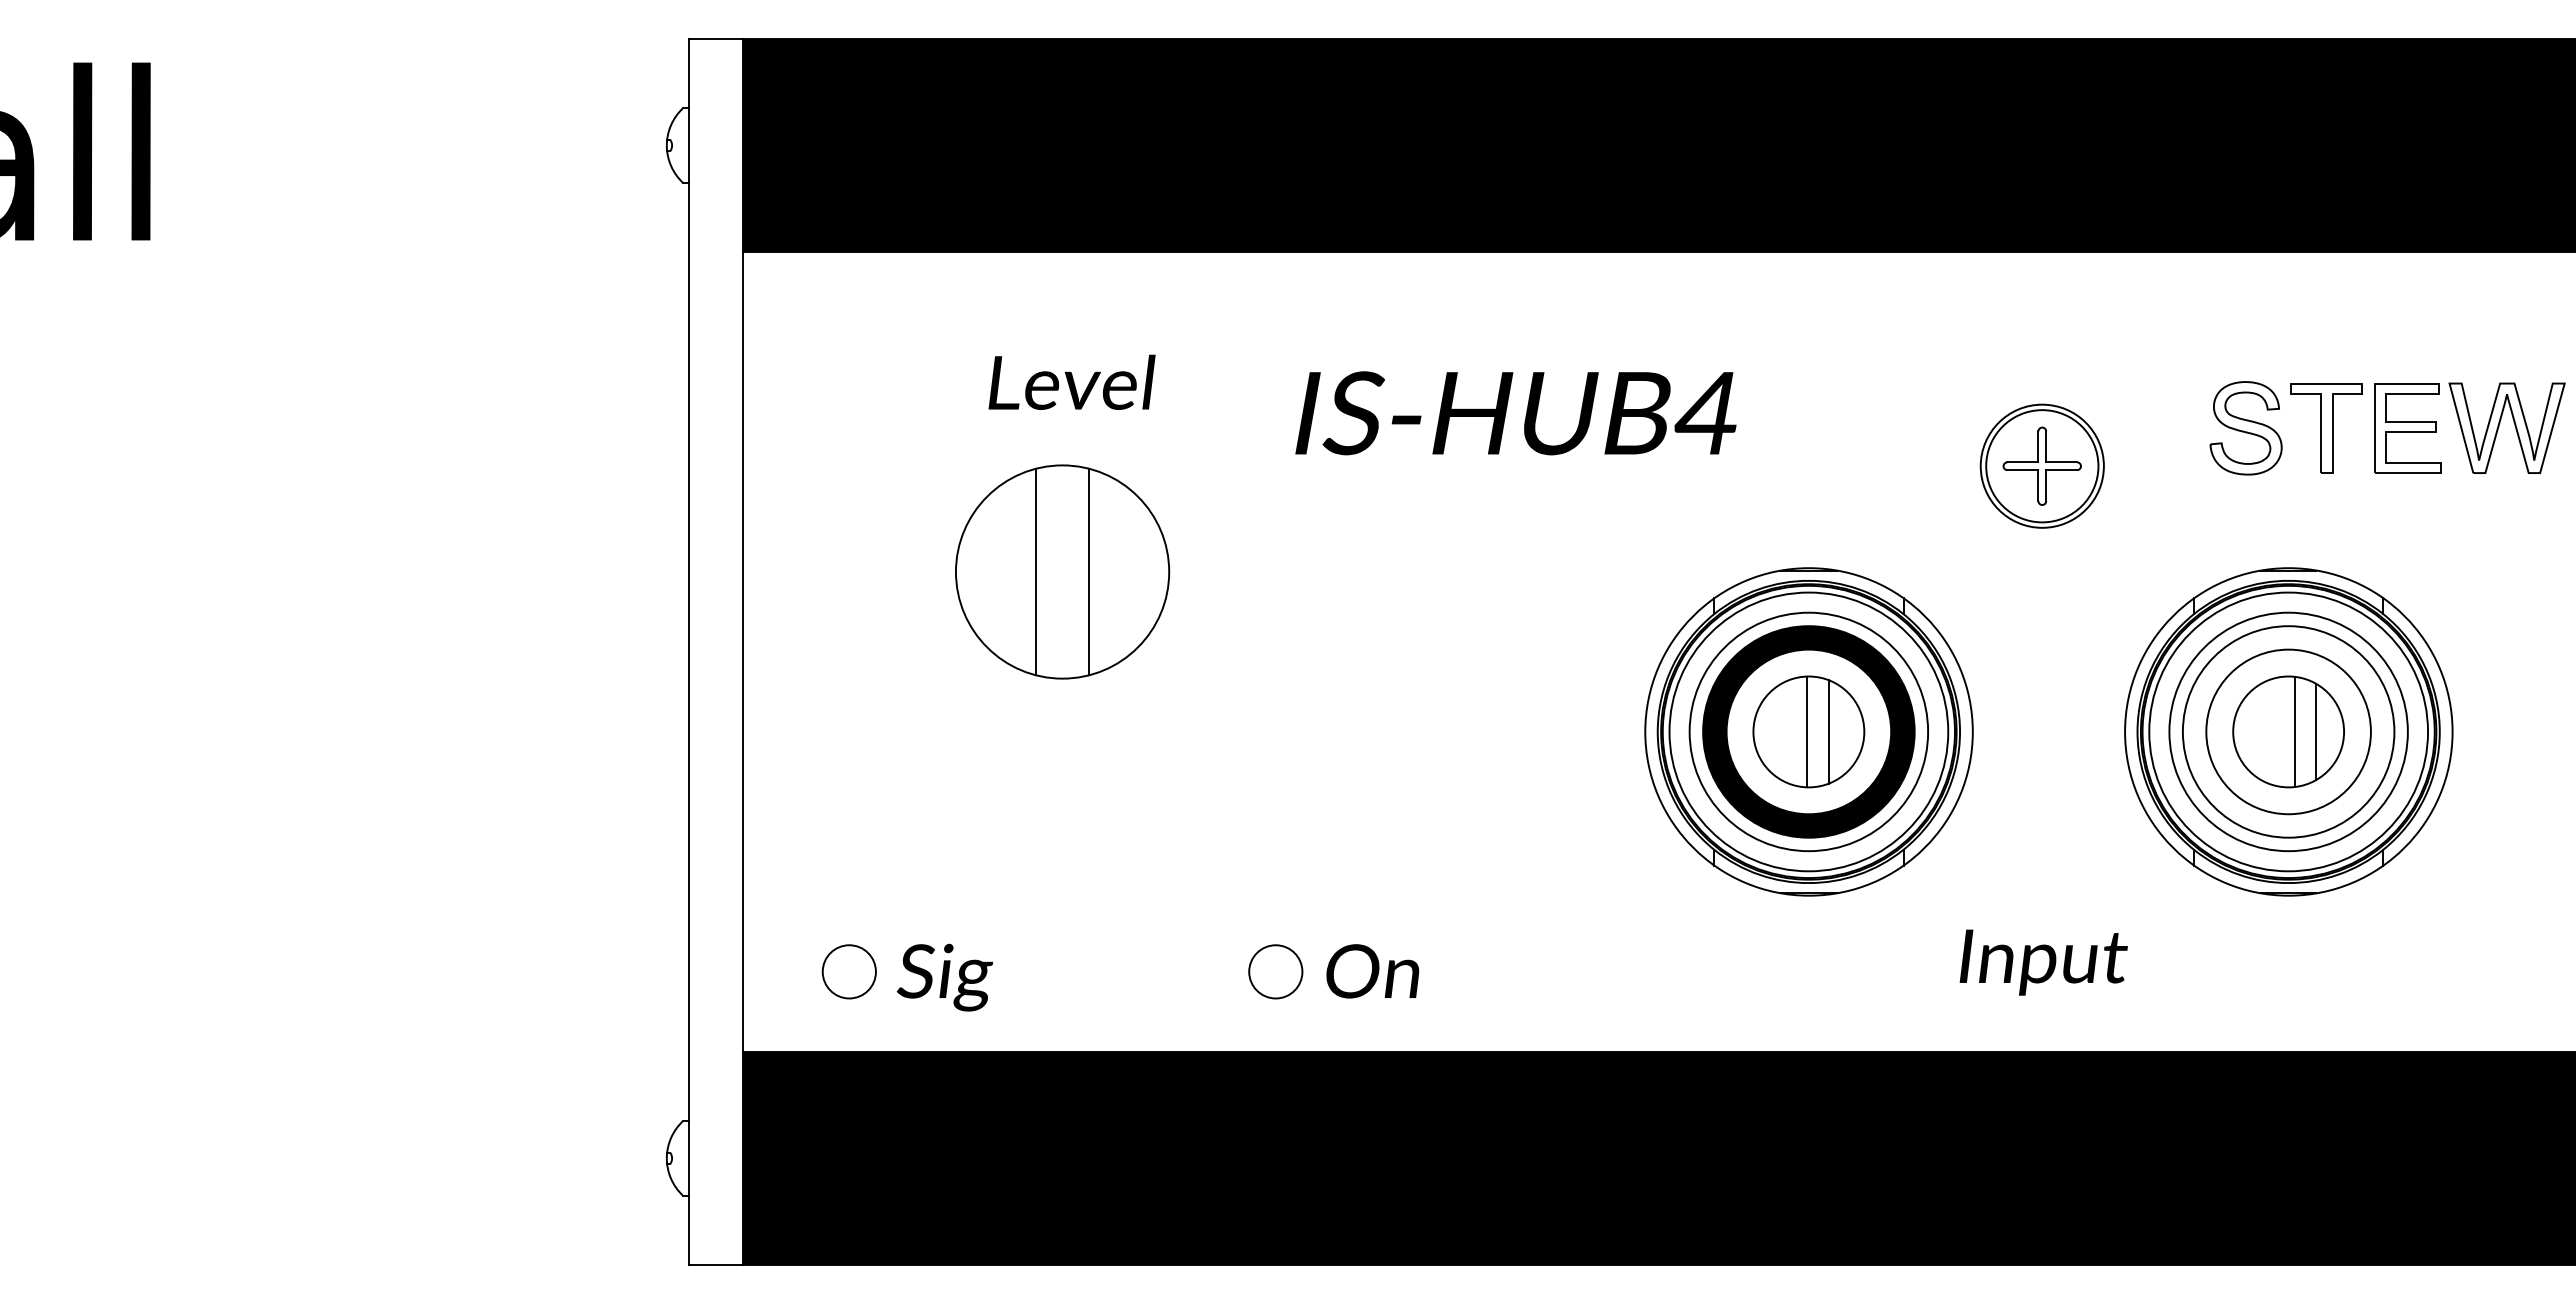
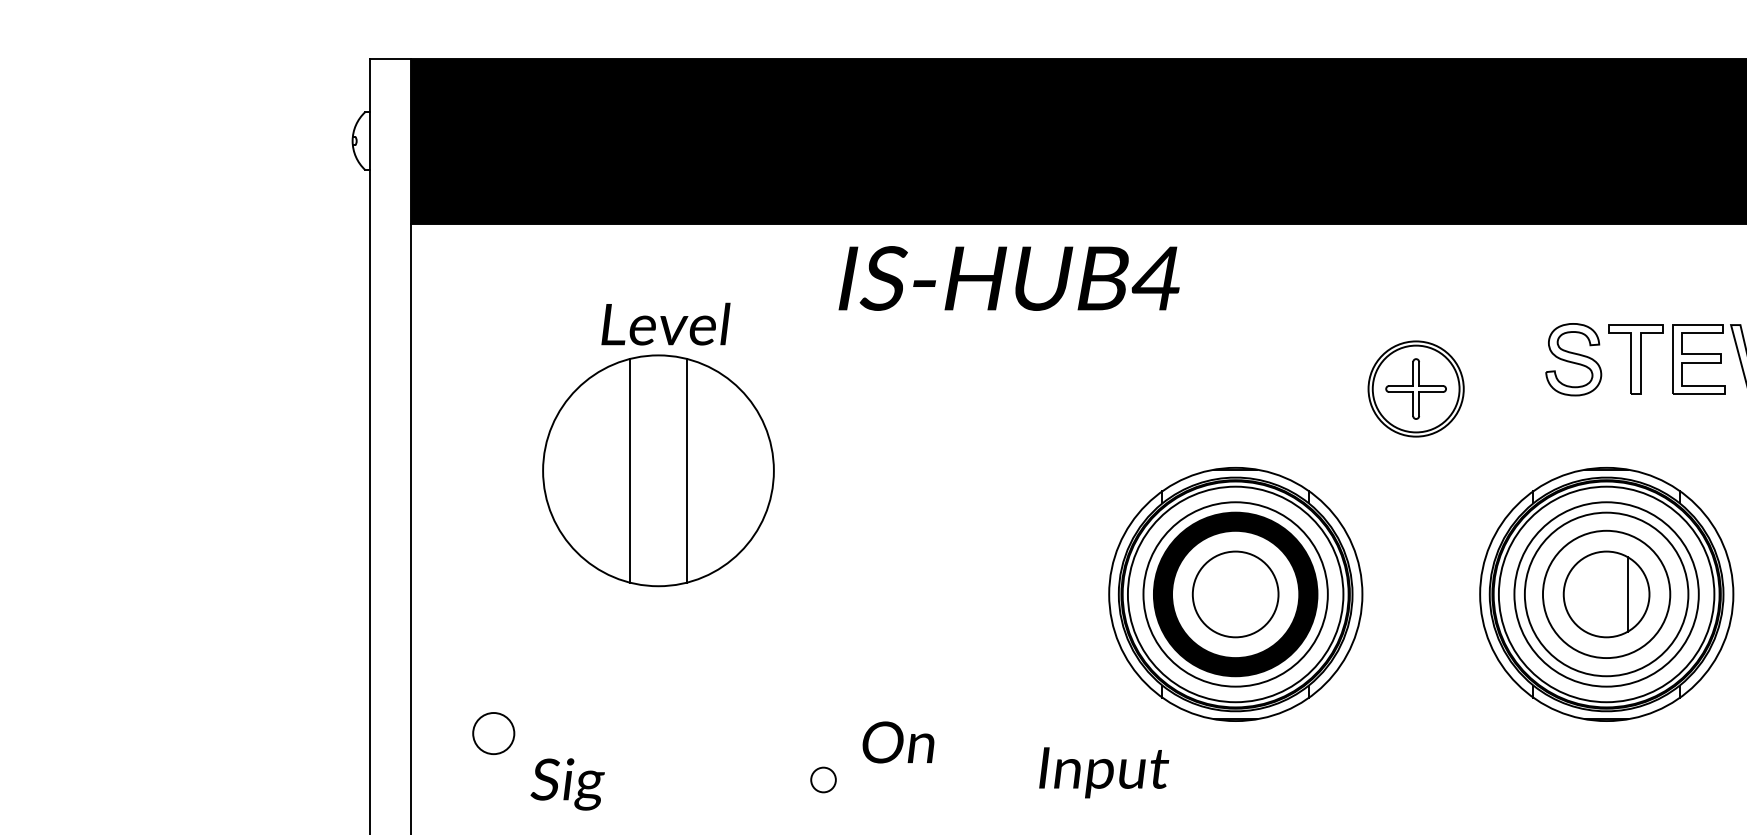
text: (1515, 413) -> (1008, 278), moved
part: (1062, 571) -> (658, 470), size x1.4
line: (1807, 731) -> (1234, 594), removed
line: (1828, 731) -> (1250, 594), removed
line: (2295, 731) -> (1611, 594), removed
text: (2043, 962) -> (1103, 772), moved
circle: (848, 971) -> (493, 733), moved
circle: (1275, 971) -> (823, 779), size x0.6
text: (1372, 971) -> (898, 742), moved

